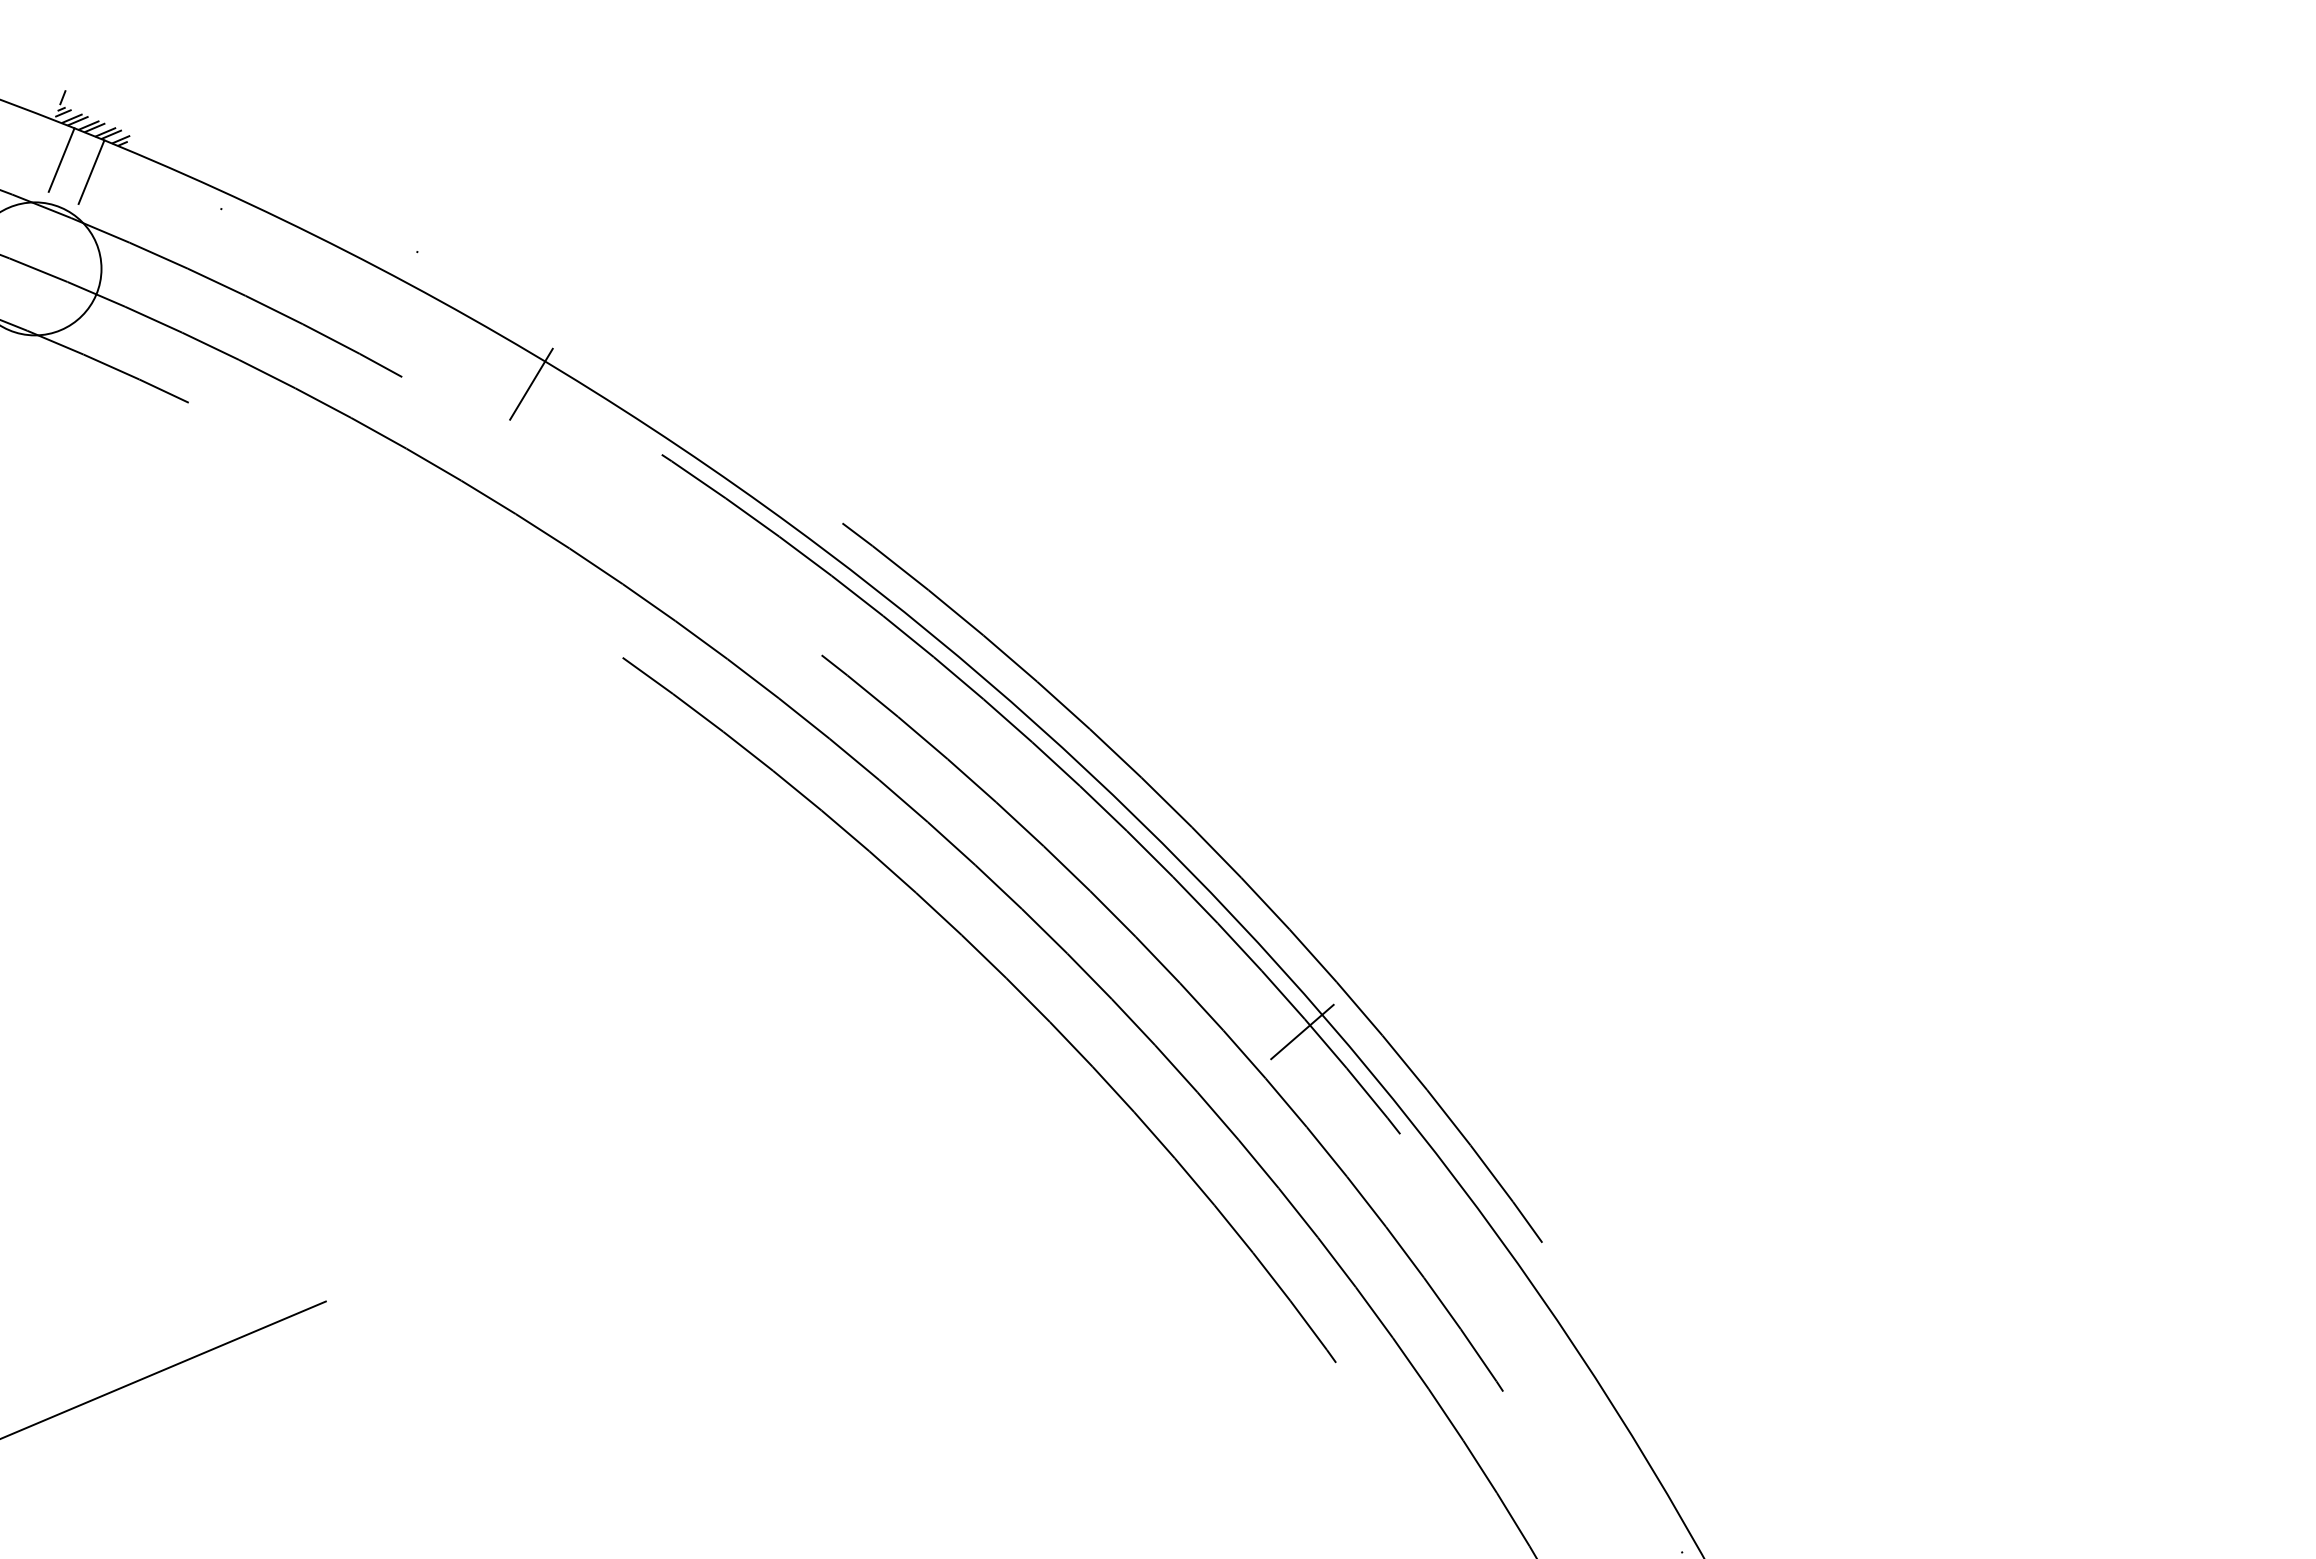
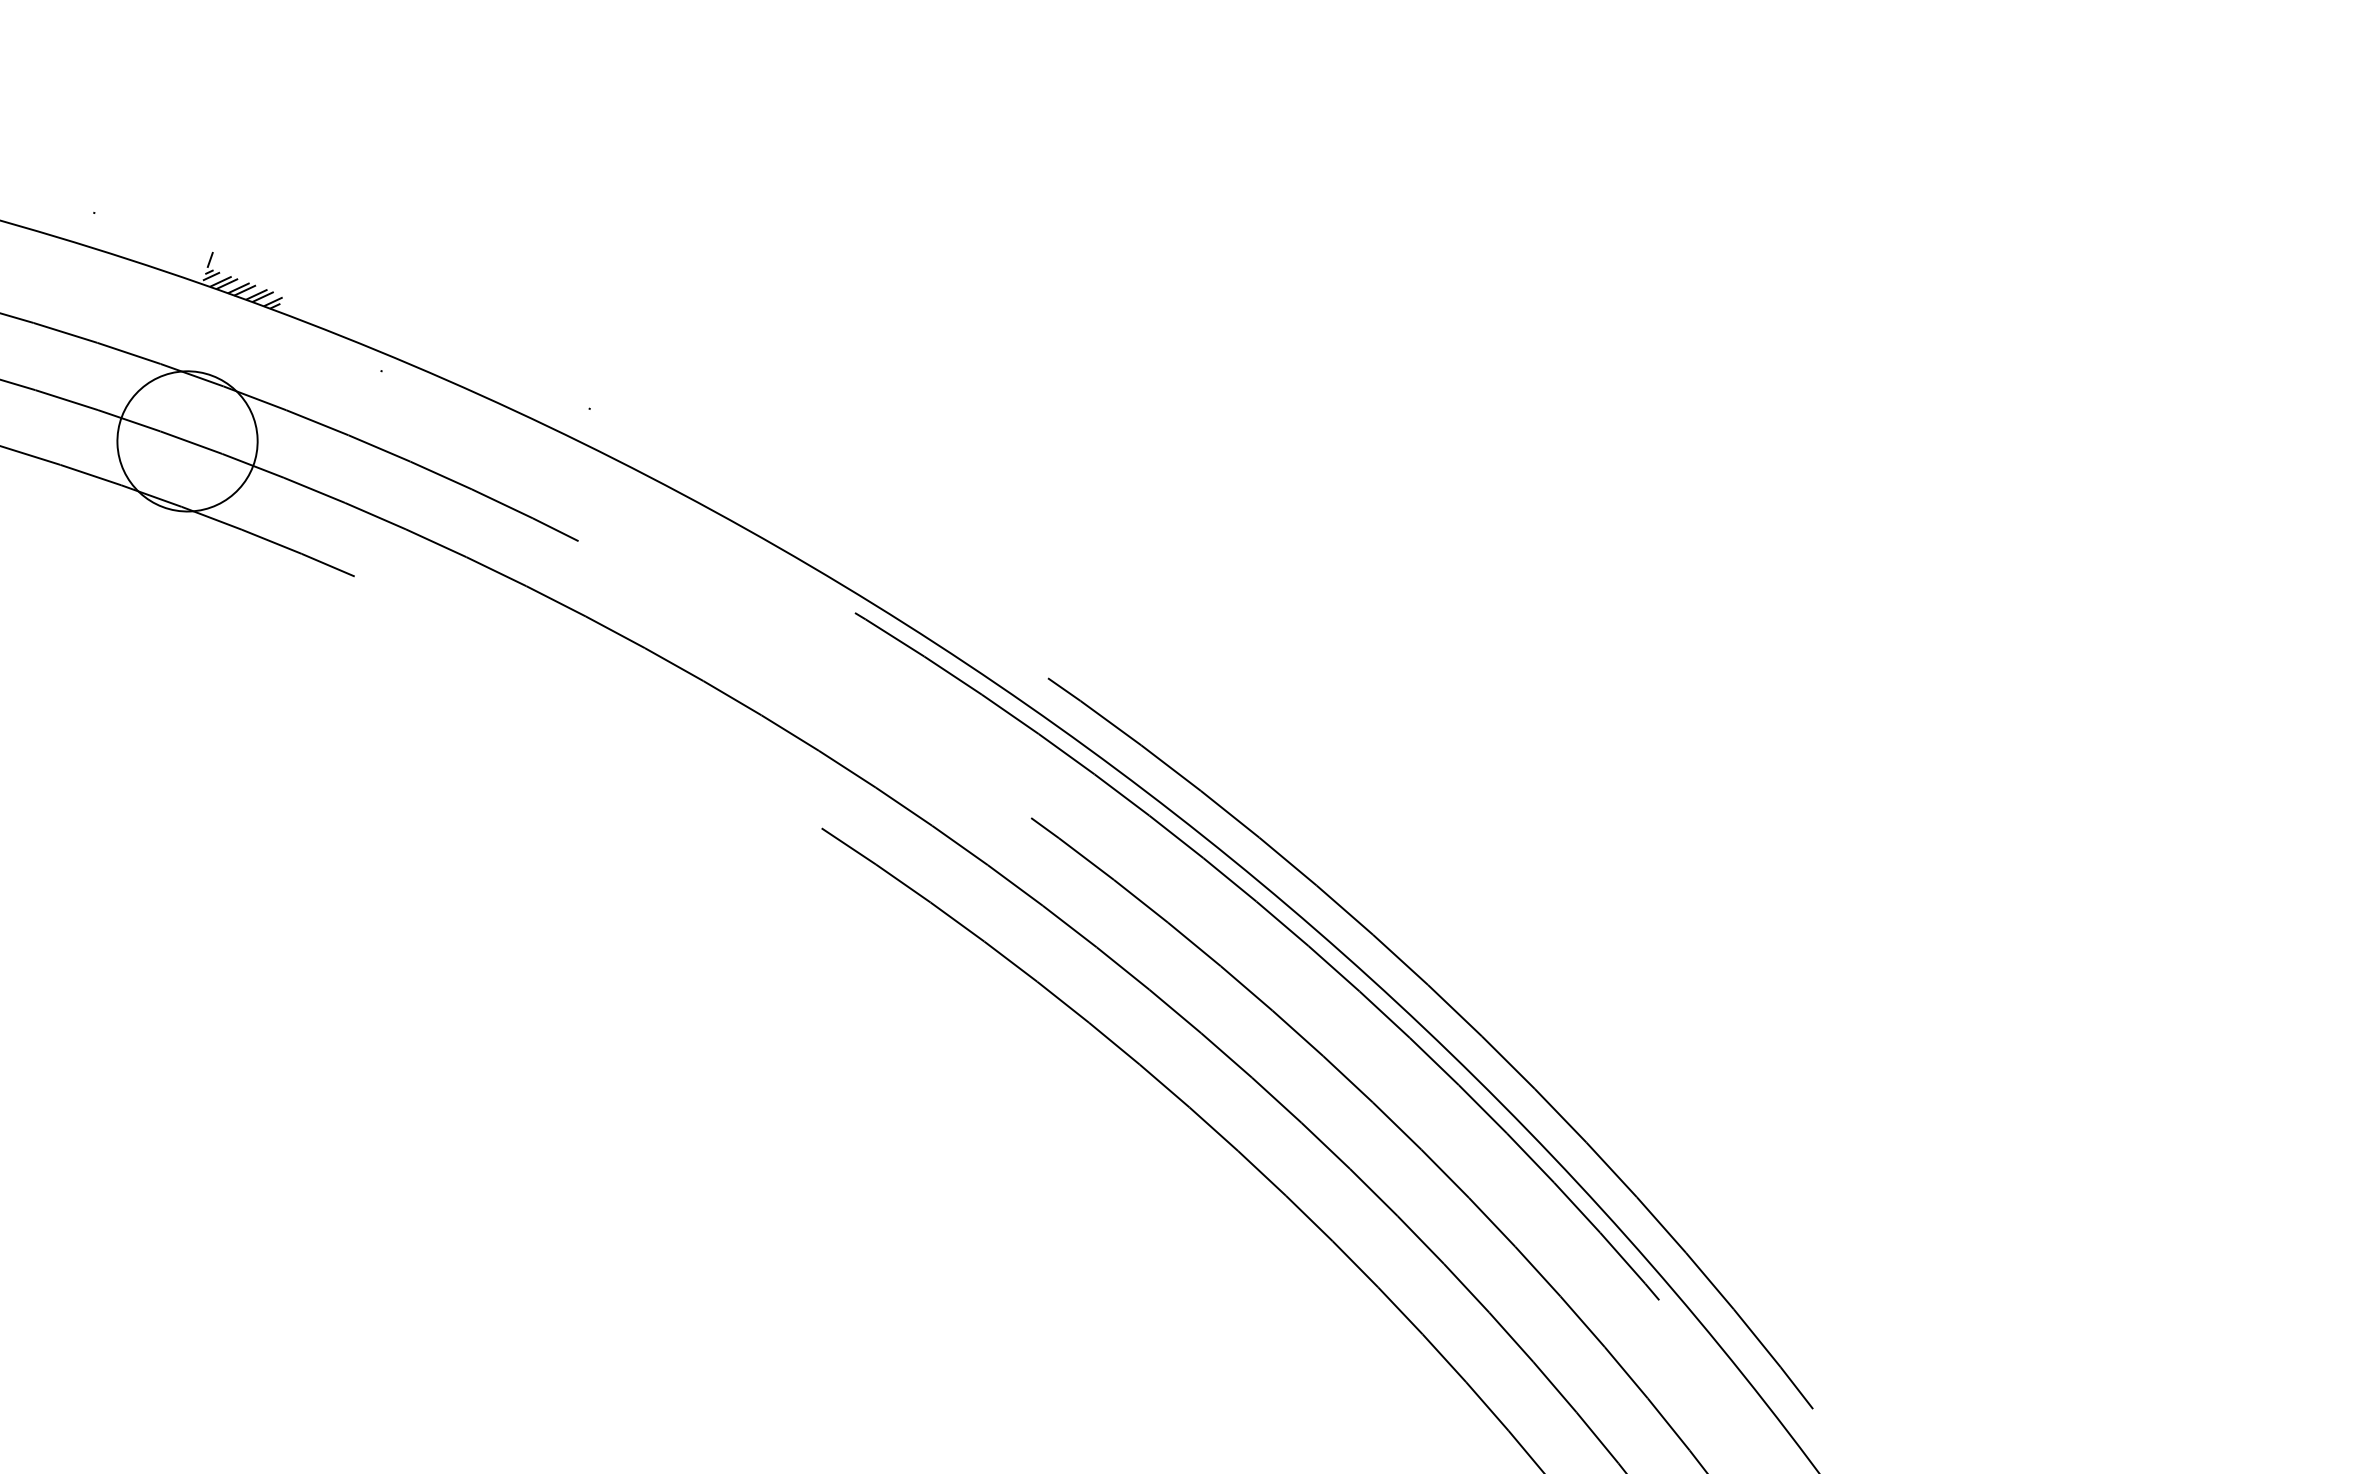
line: (61, 159) -> (211, 325), removed
line: (91, 172) -> (243, 337), removed
line: (531, 384) -> (715, 544), removed
line: (1302, 1031) -> (1552, 1195), removed

